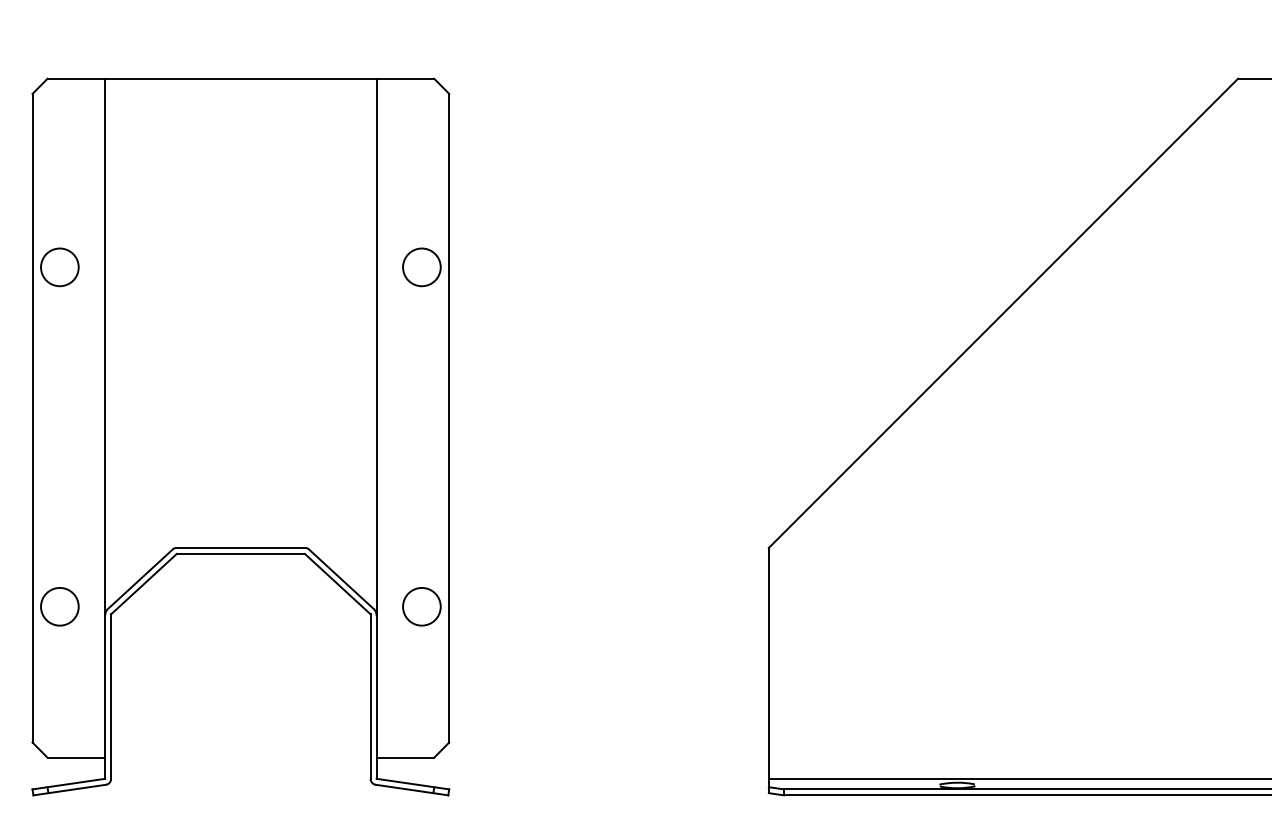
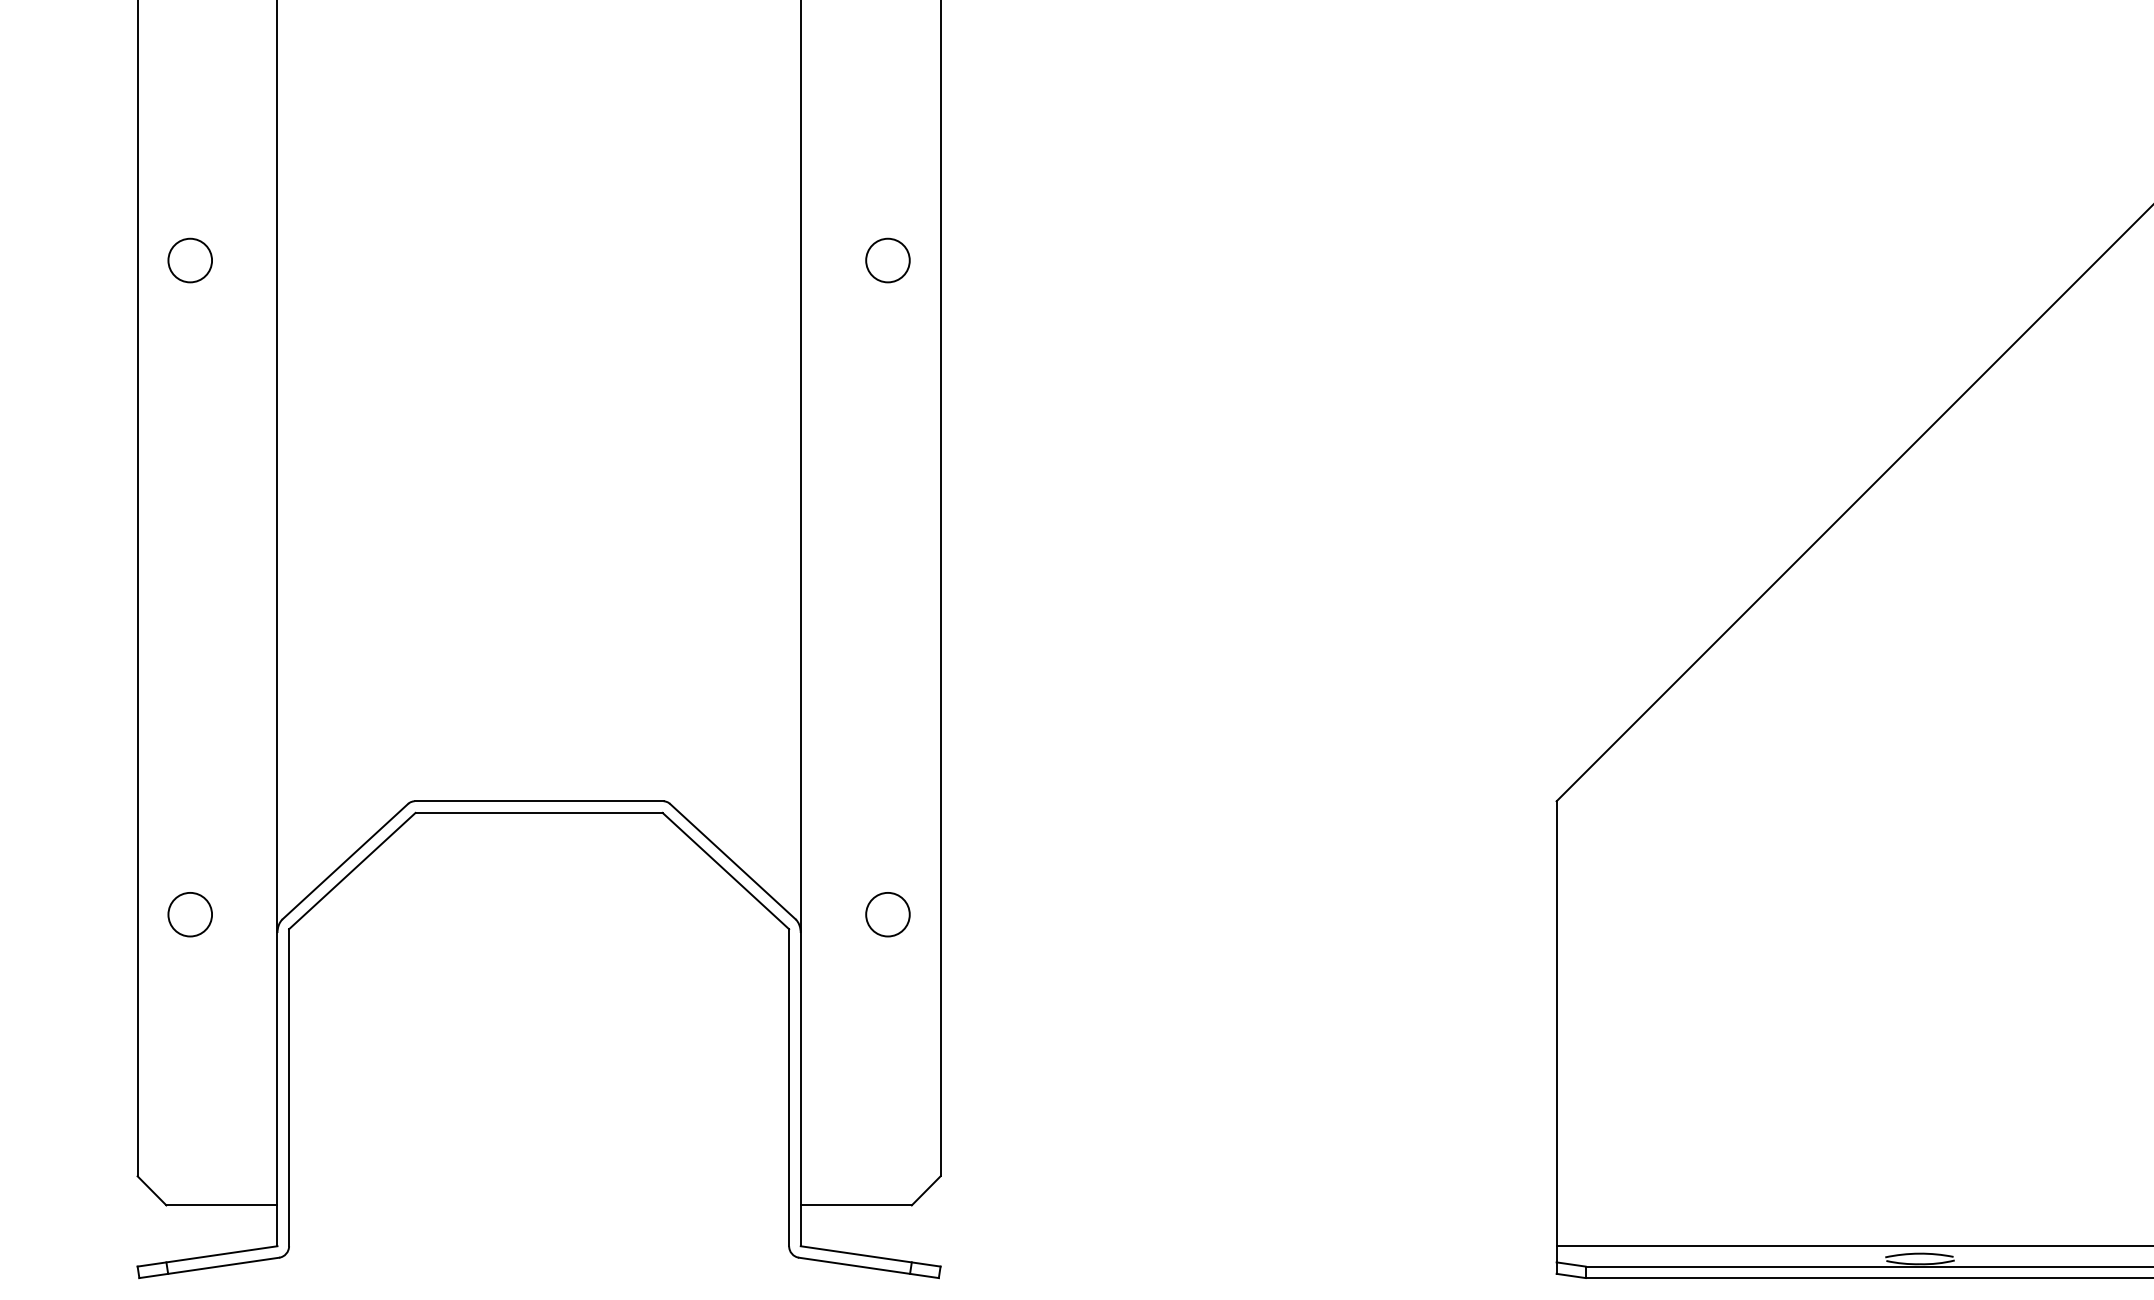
circle: (59, 267) -> (189, 260), size x0.6
circle: (421, 267) -> (887, 260), size x0.6
circle: (59, 606) -> (189, 914), size x0.6
circle: (421, 606) -> (887, 914), size x0.6

